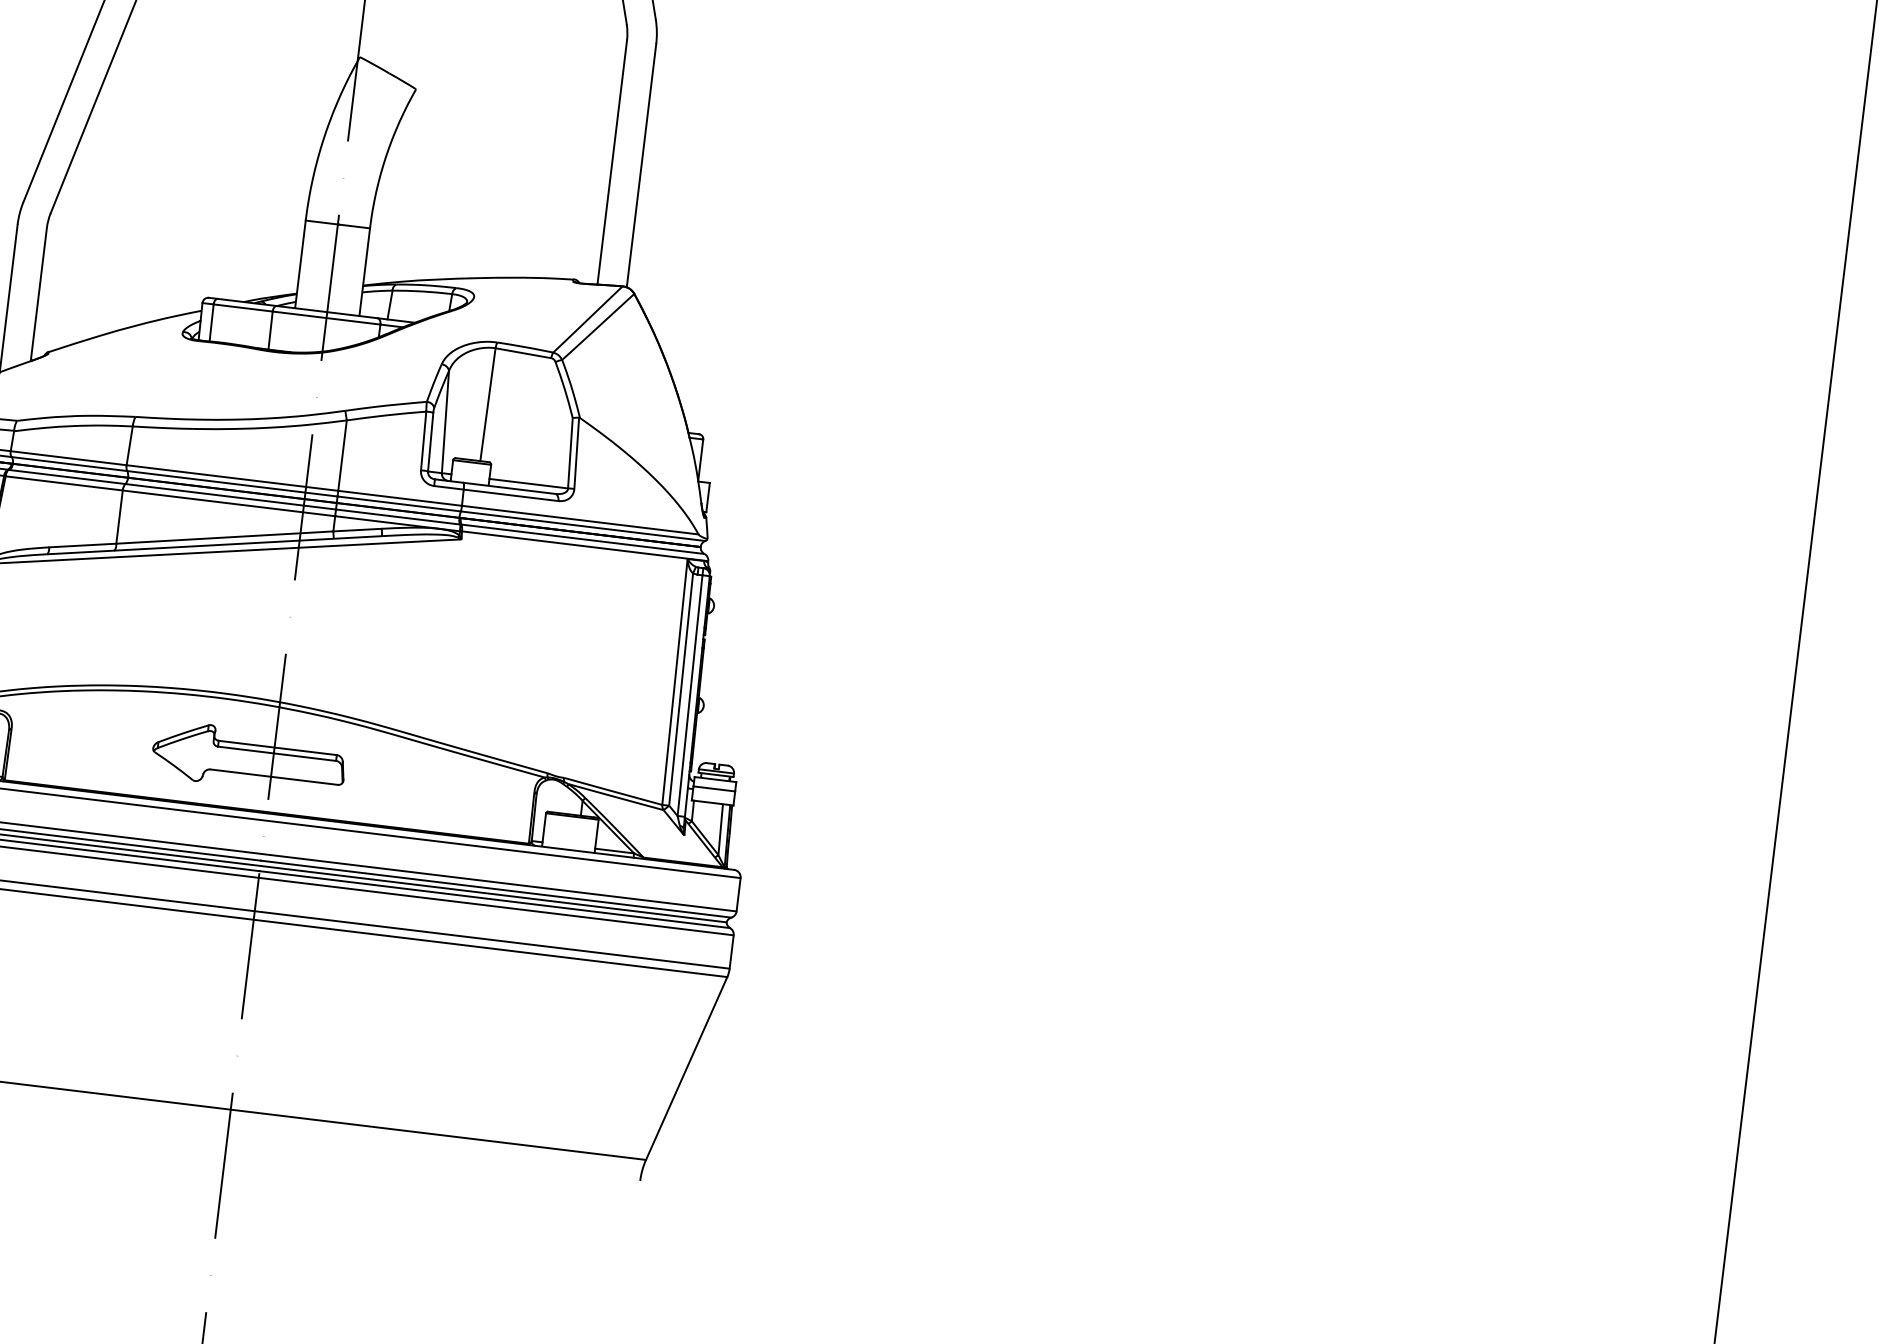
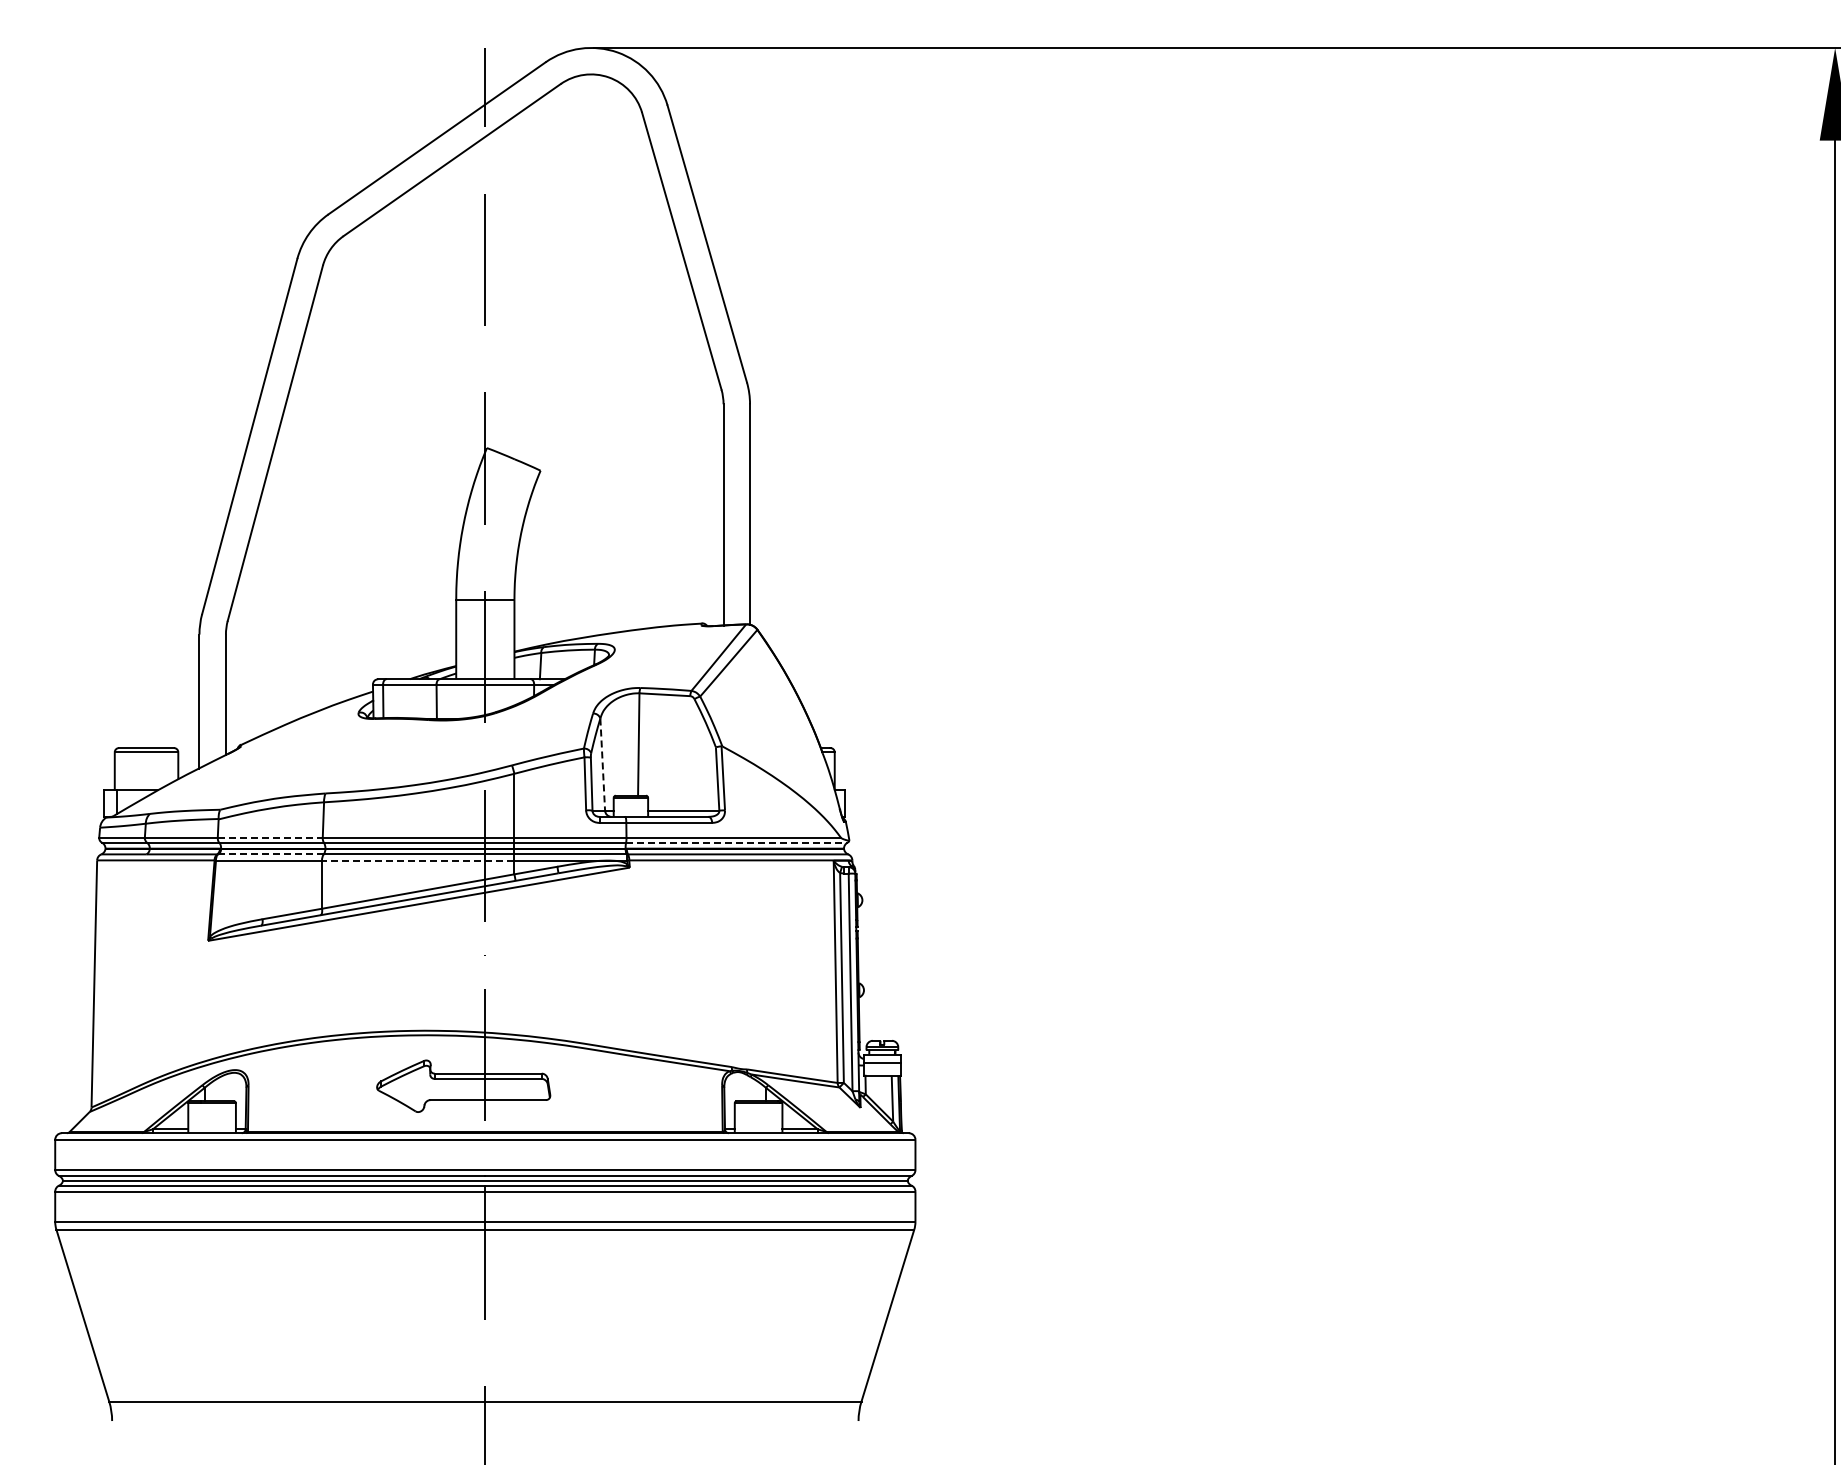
line: (445, 423) -> (602, 765), solid -> dashed
line: (68, 458) -> (270, 837), solid -> dashed
line: (67, 477) -> (271, 854), solid -> dashed
line: (228, 503) -> (417, 860), solid -> dashed
line: (582, 525) -> (736, 842), solid -> dashed

